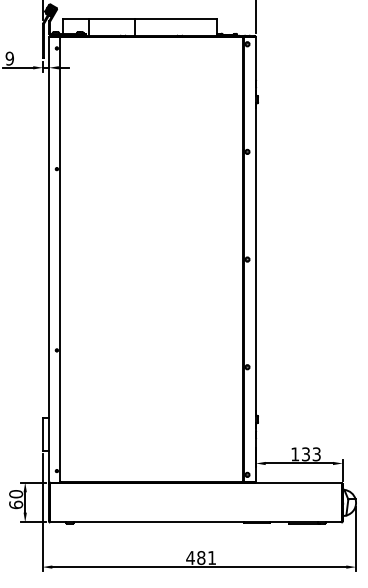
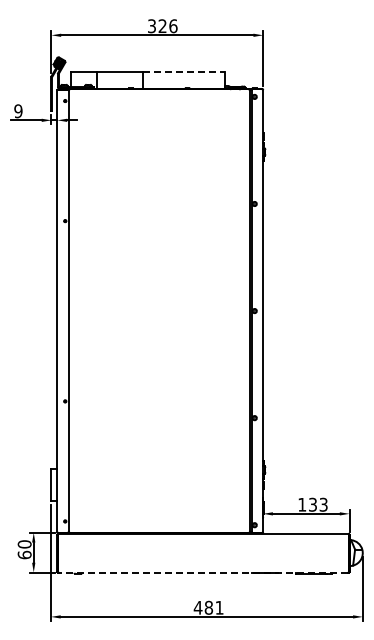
line: (175, 19) -> (183, 72), solid -> dashed
line: (195, 522) -> (203, 572), solid -> dashed

